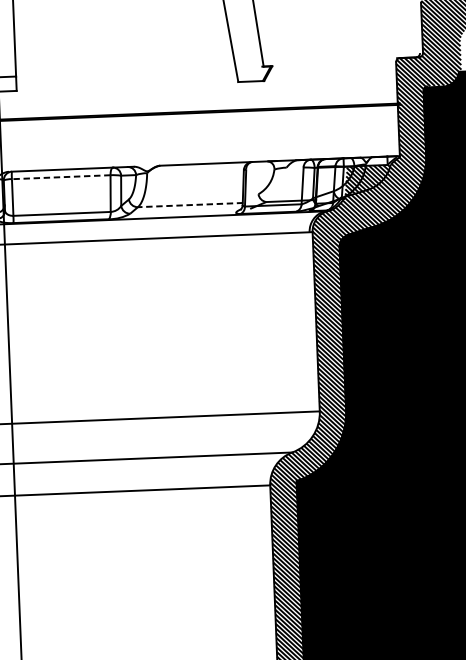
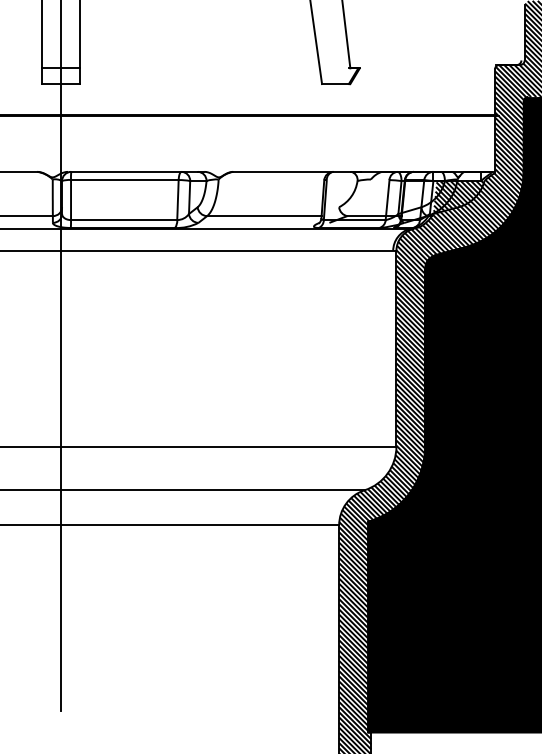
line: (60, 177) -> (124, 180), dashed -> solid
line: (190, 205) -> (264, 216), dashed -> solid

